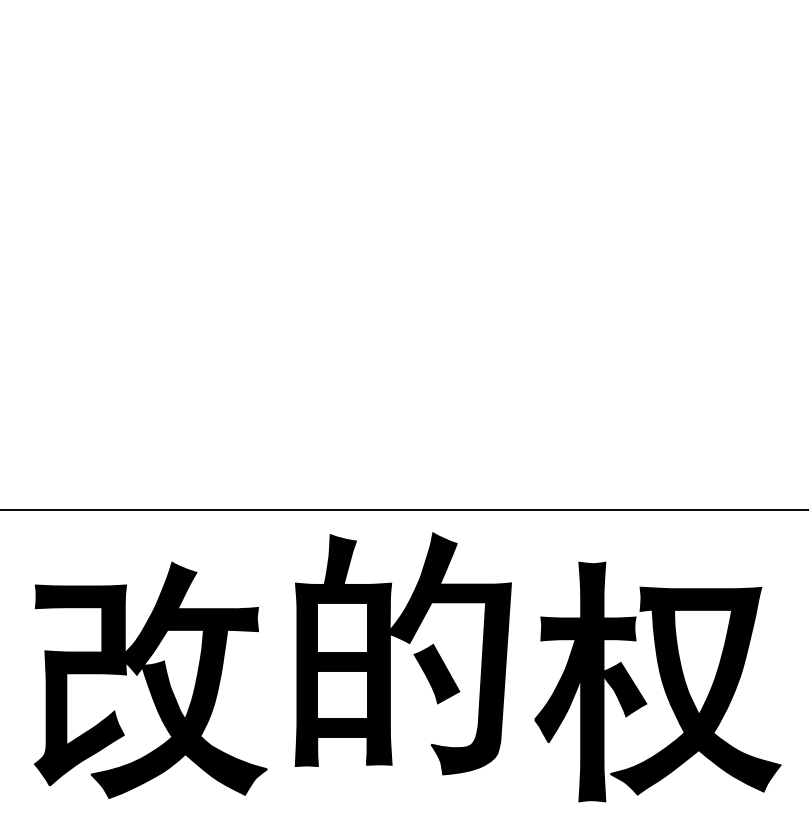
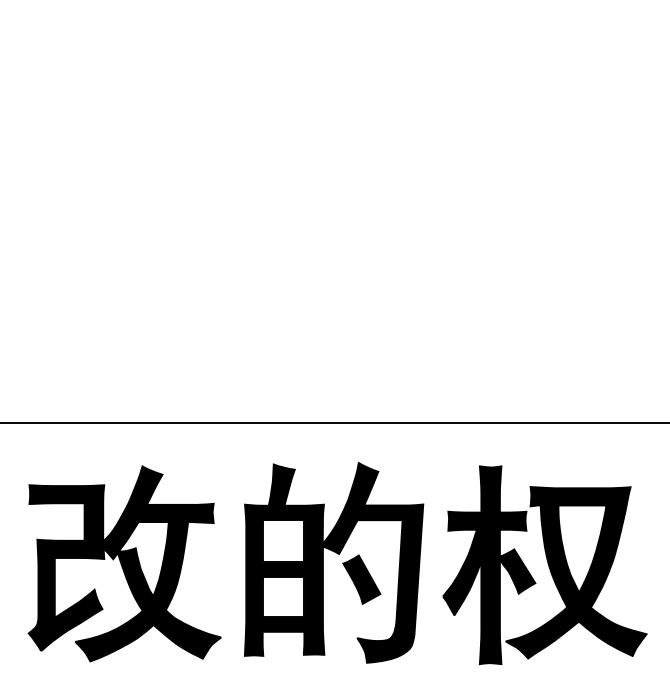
part: (413, 654) -> (342, 563), moved

